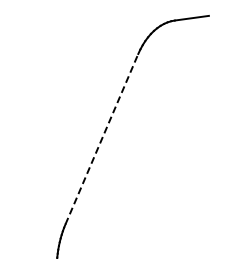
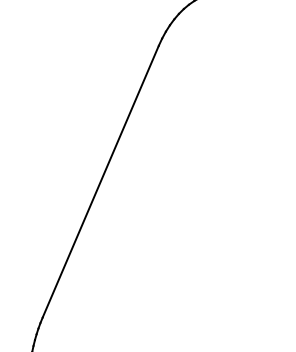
line: (101, 139) -> (100, 182), dashed -> solid

